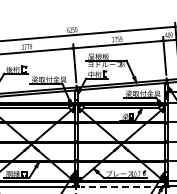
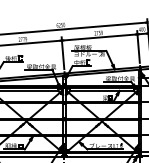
line: (121, 186) -> (102, 156), dashed -> solid

